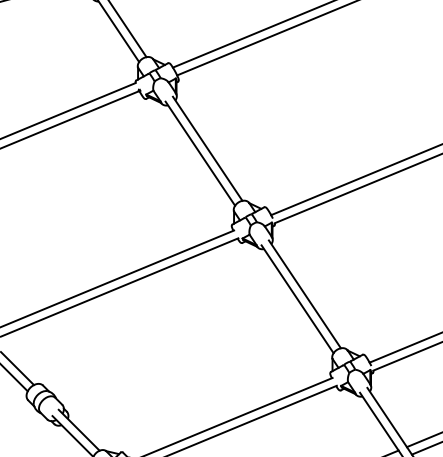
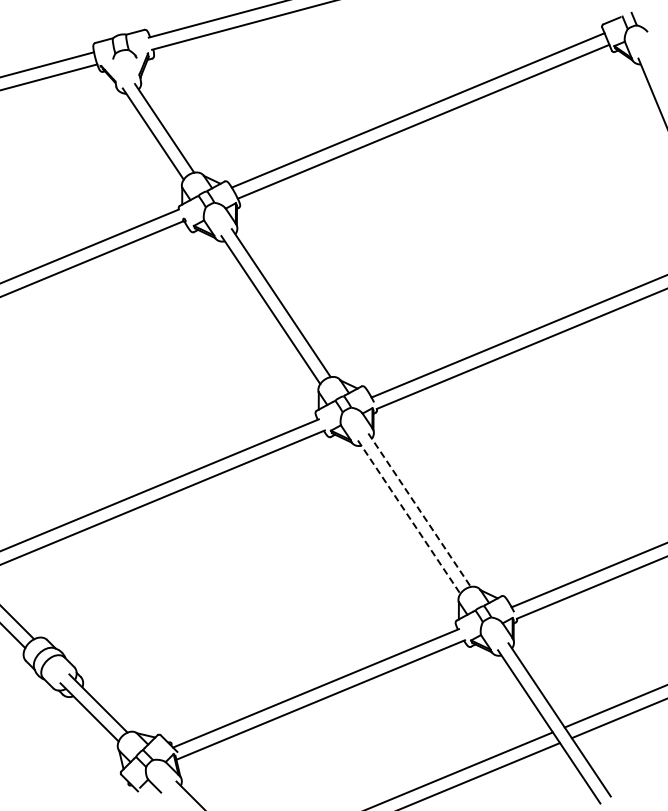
line: (304, 294) -> (419, 510), solid -> dashed
line: (297, 299) -> (409, 517), solid -> dashed

